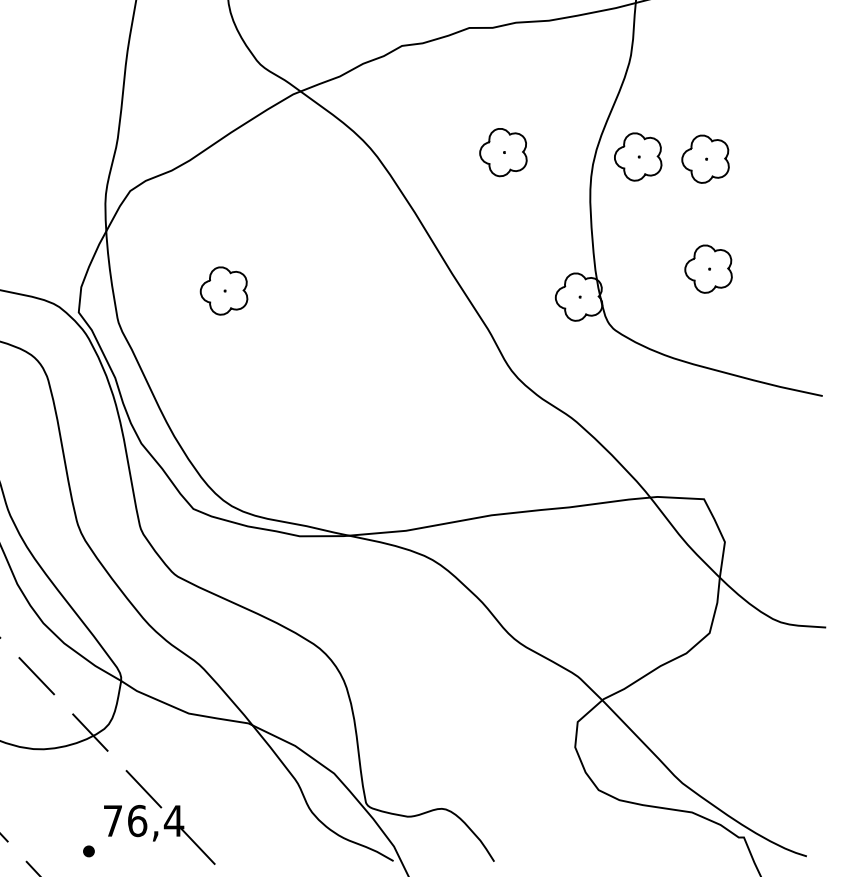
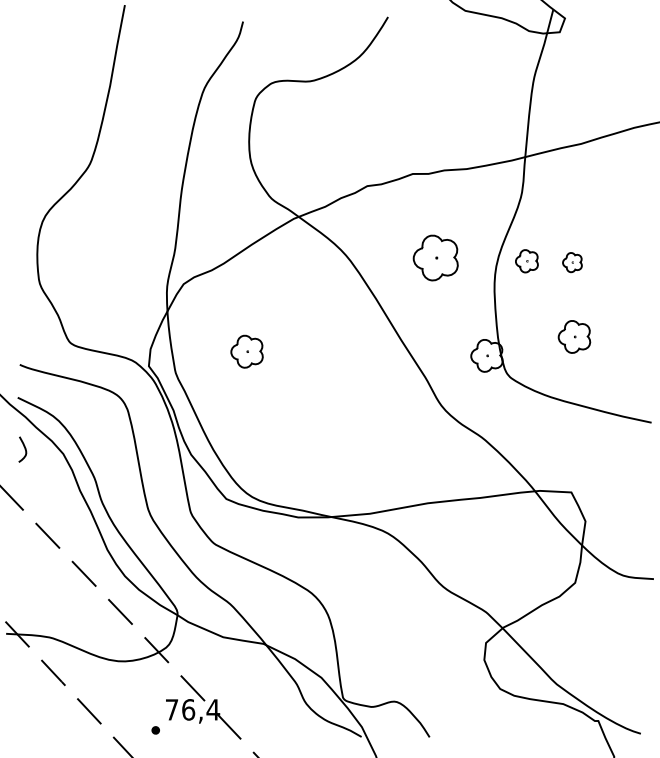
part: (502, 153) -> (435, 258), size x1.4
part: (637, 157) -> (526, 261), size x0.7
part: (705, 158) -> (572, 262), size x0.6

